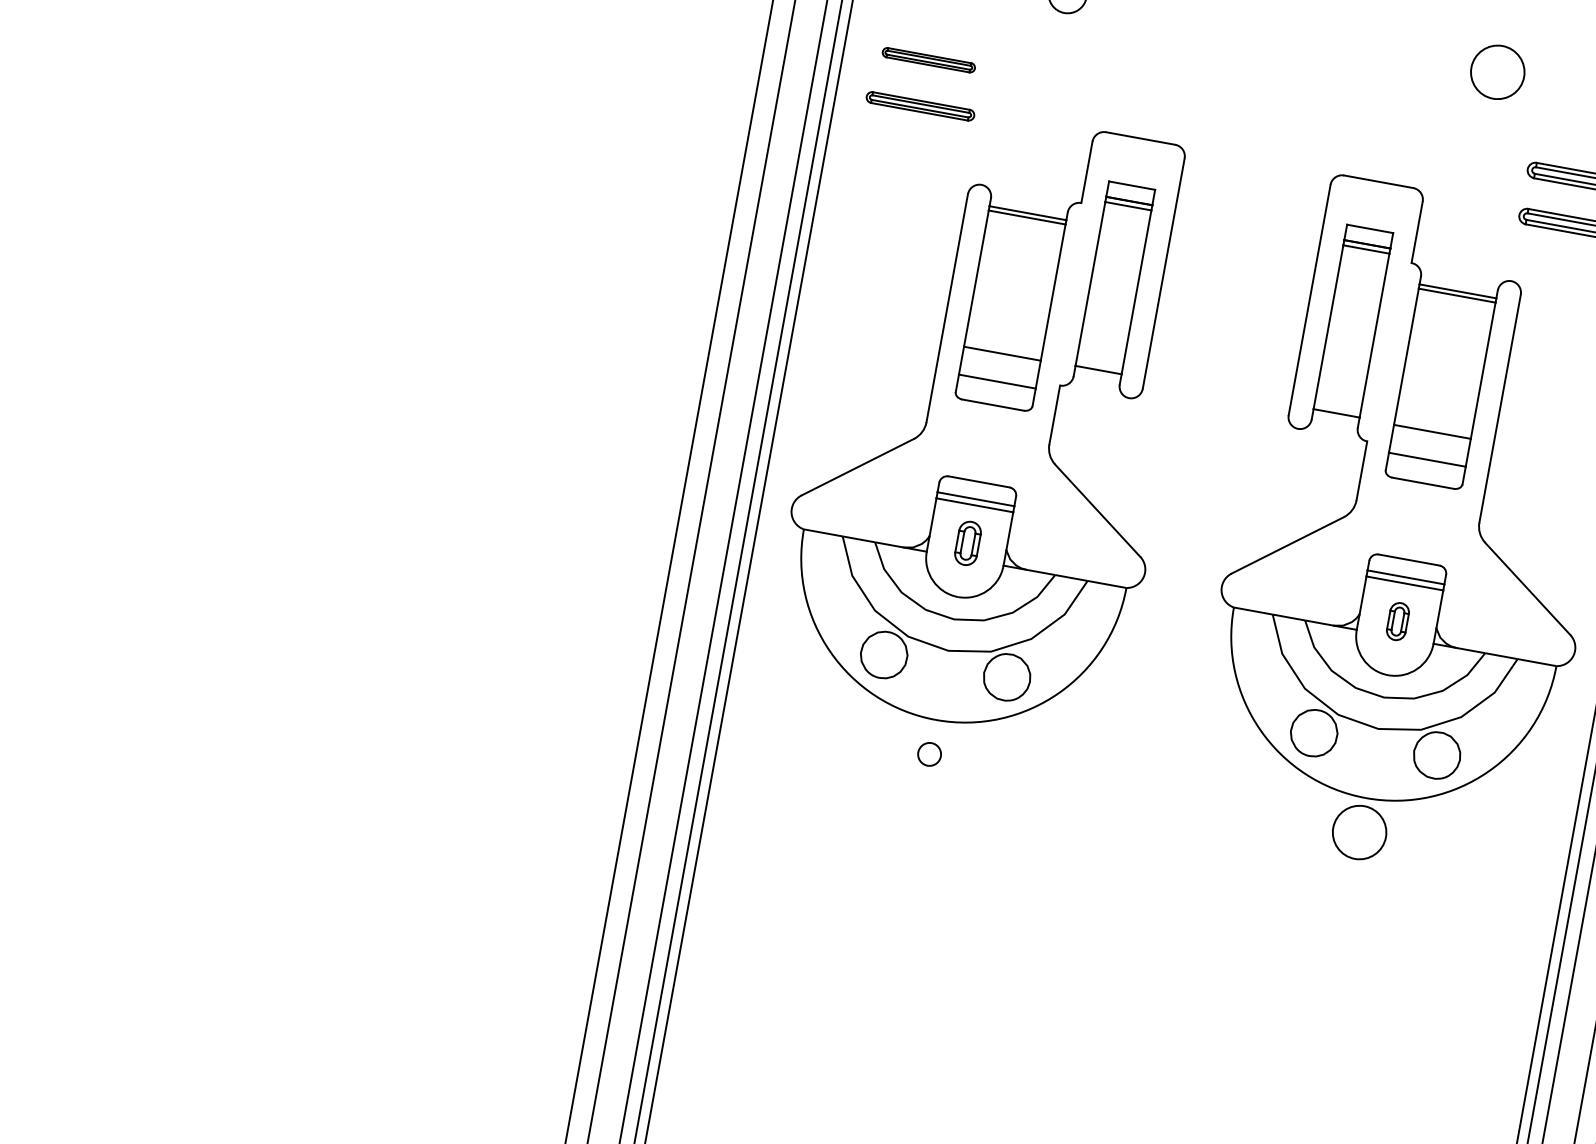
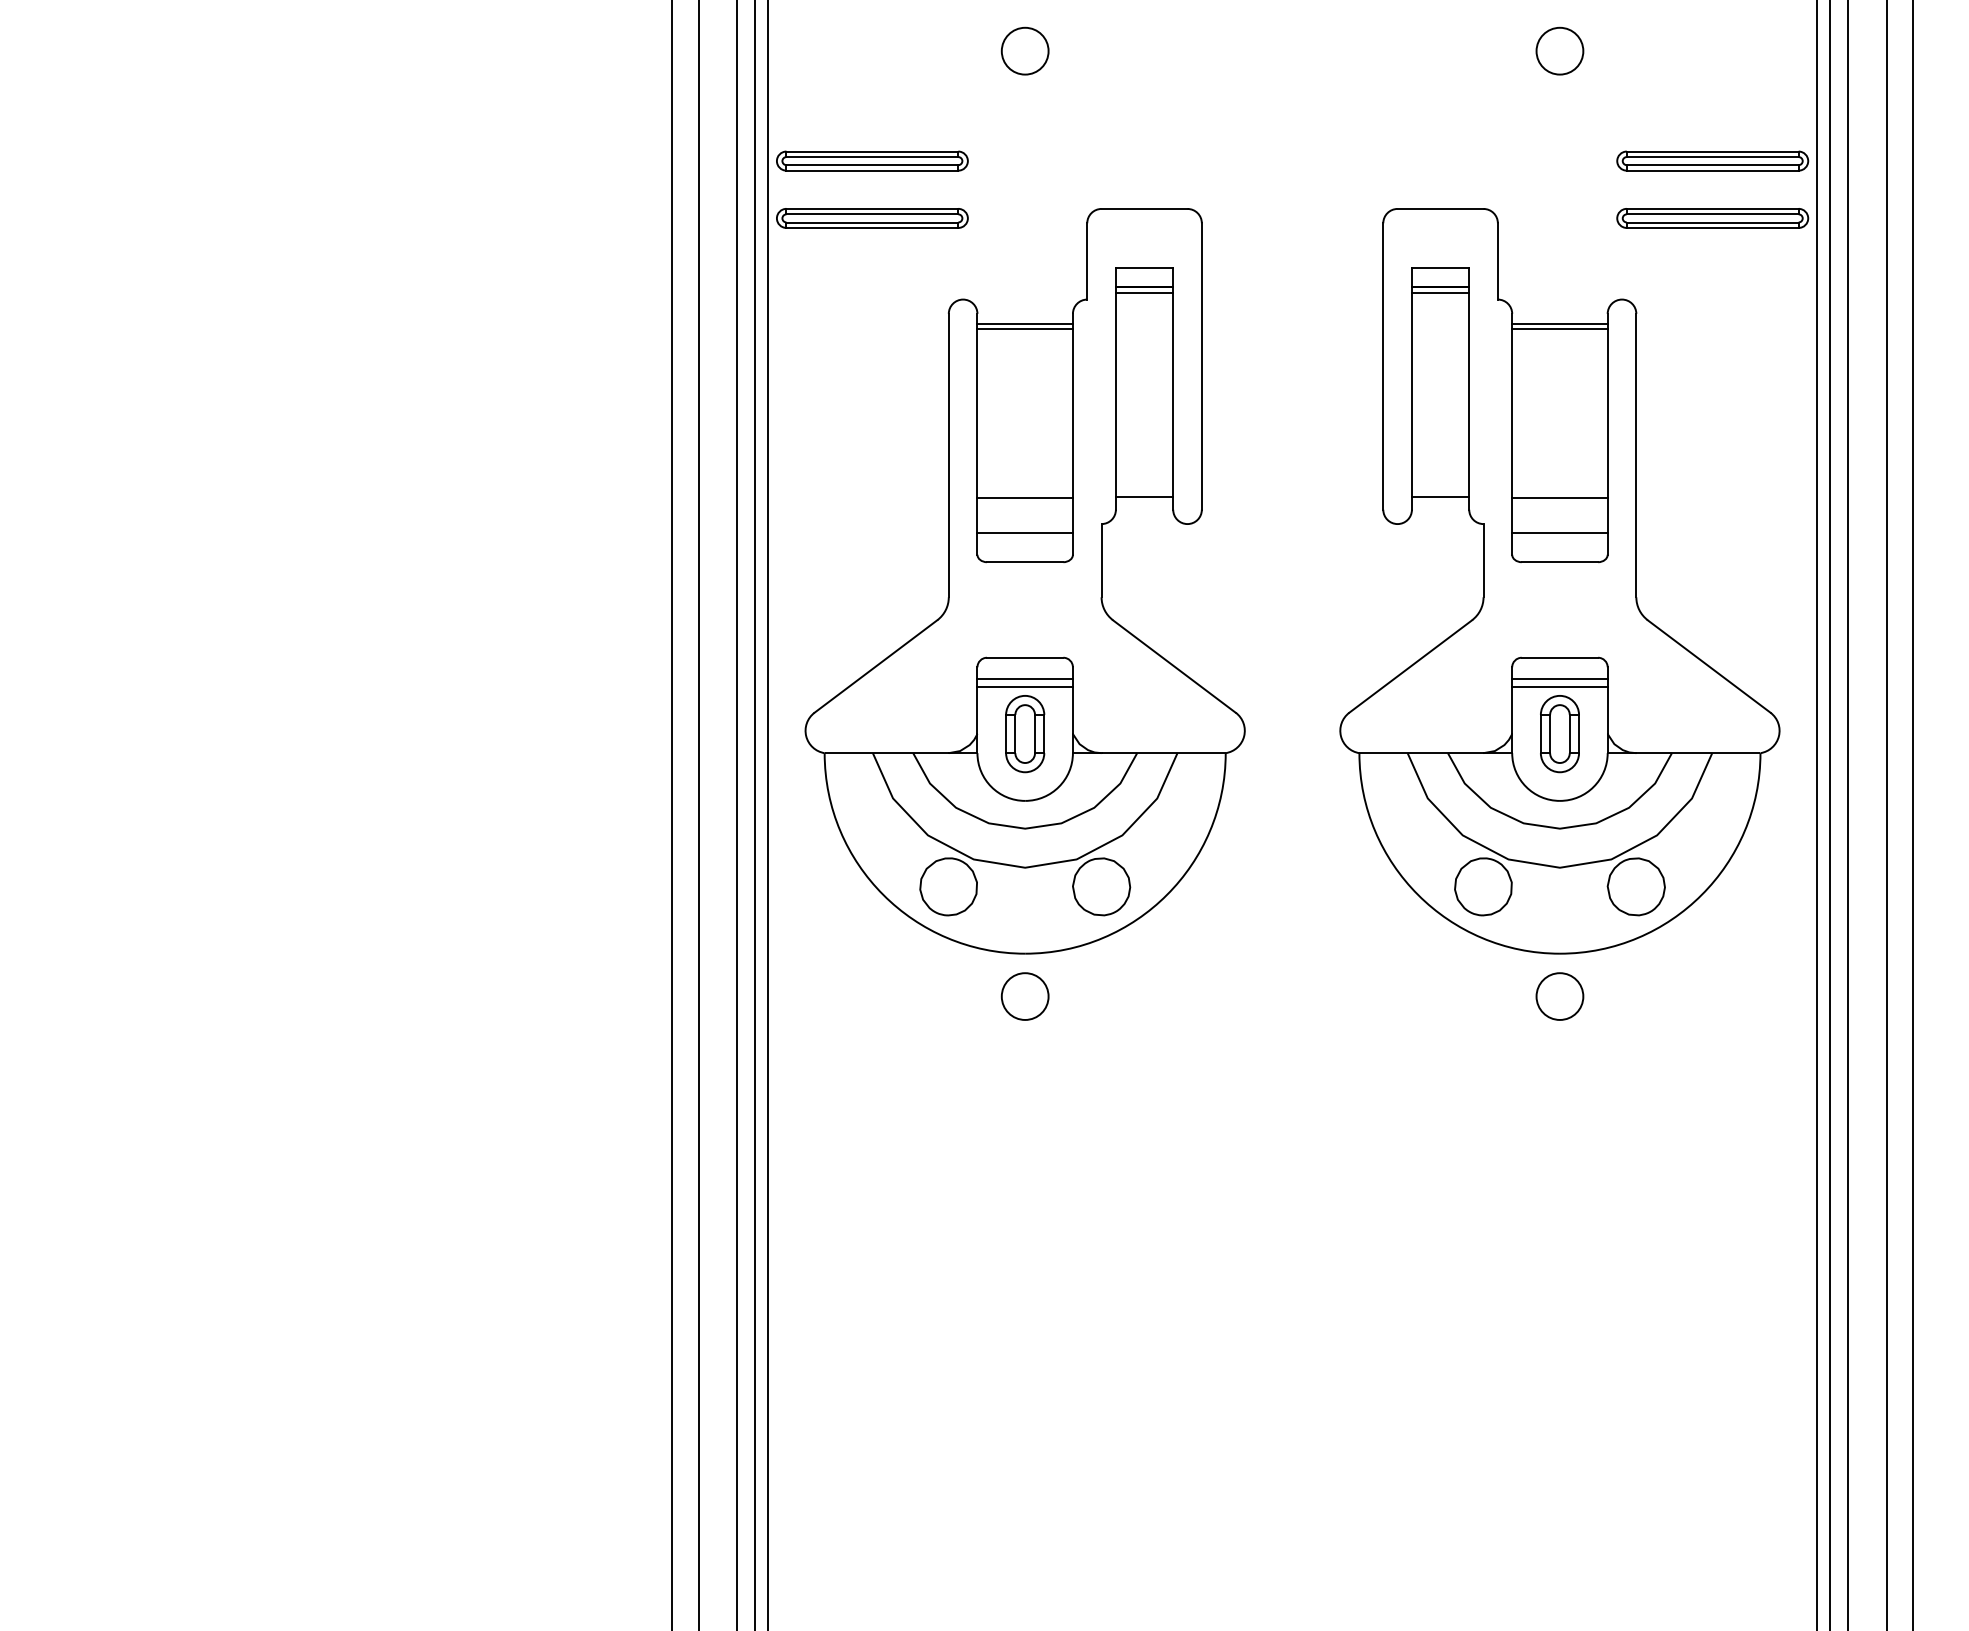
part: (929, 59) -> (872, 160), size x1.67
circle: (1497, 71) -> (1559, 50), size x0.71
part: (920, 106) -> (872, 218), size x1.43
part: (968, 543) -> (1025, 734), size x1.43
part: (1397, 621) -> (1559, 734), size x1.67
circle: (929, 754) -> (1024, 996), size x1.67
circle: (1359, 832) -> (1559, 996), size x0.71

